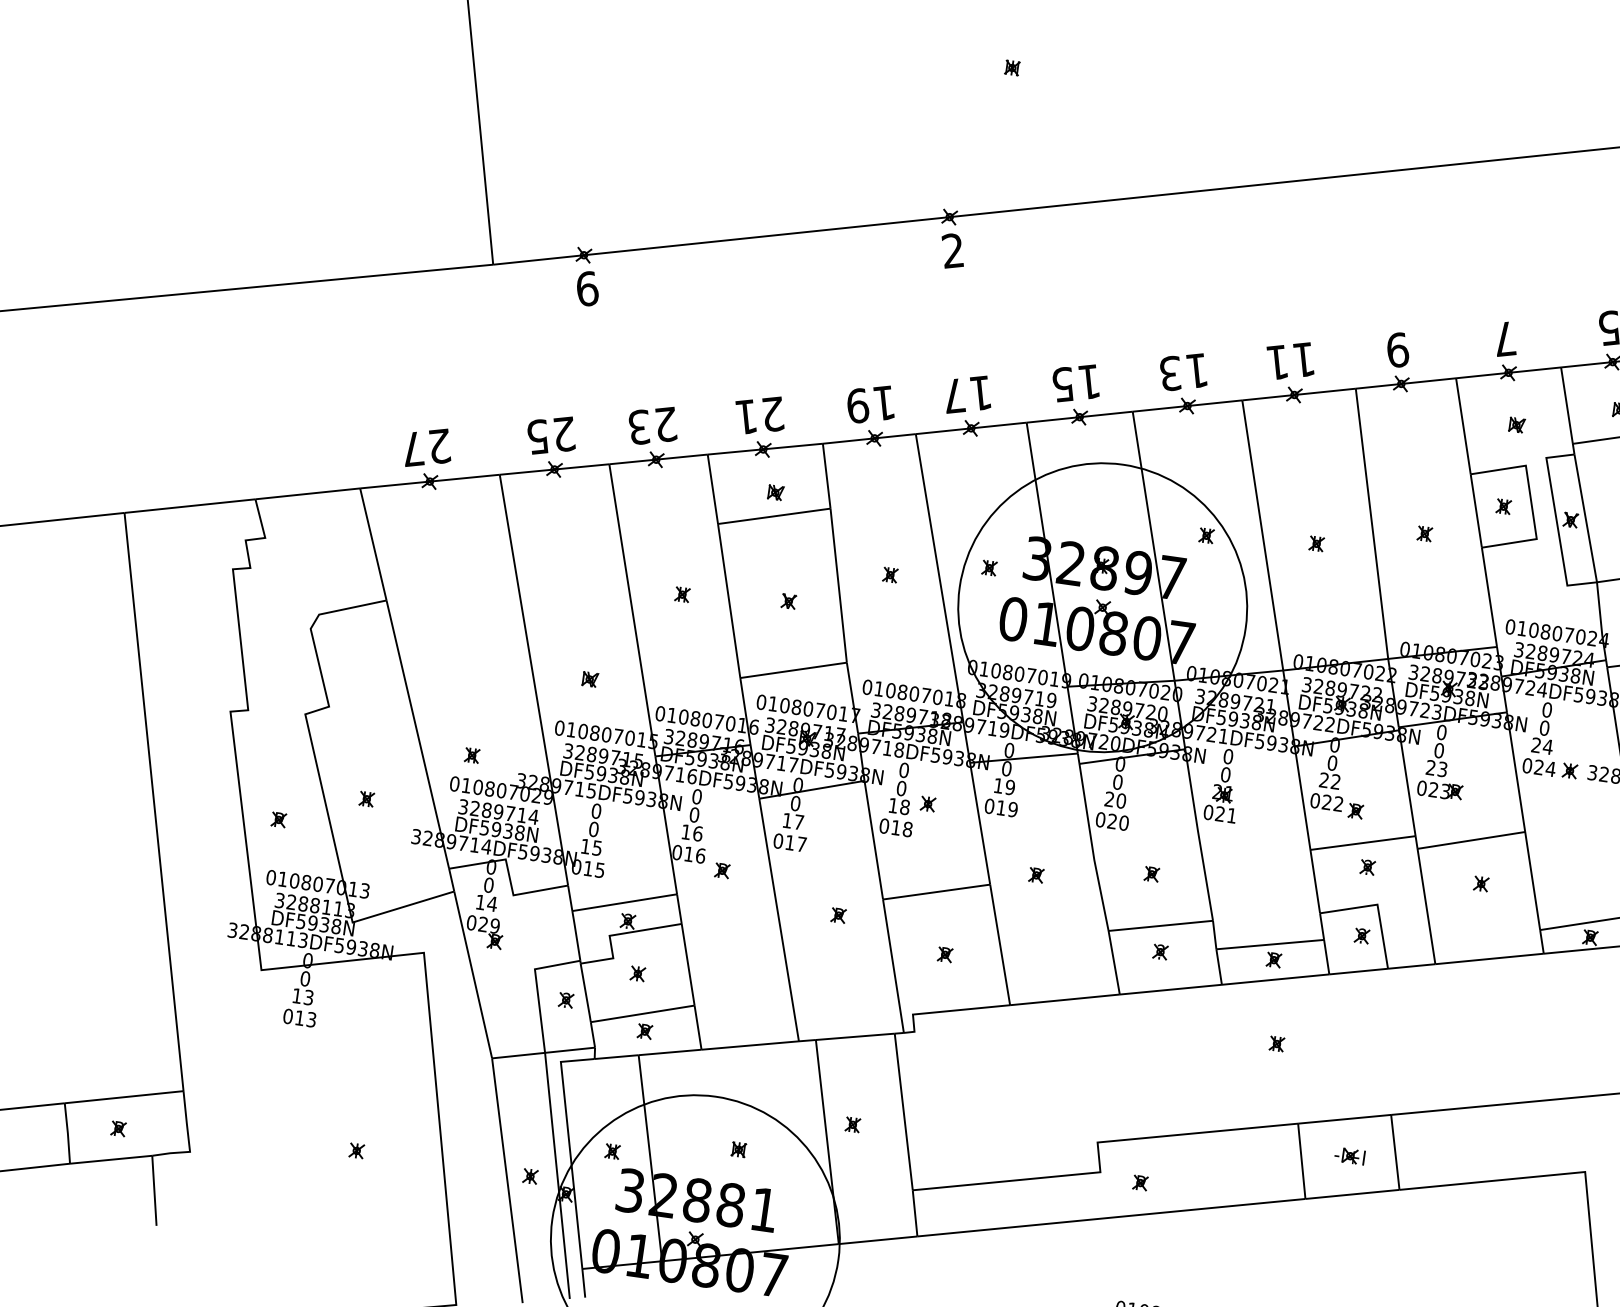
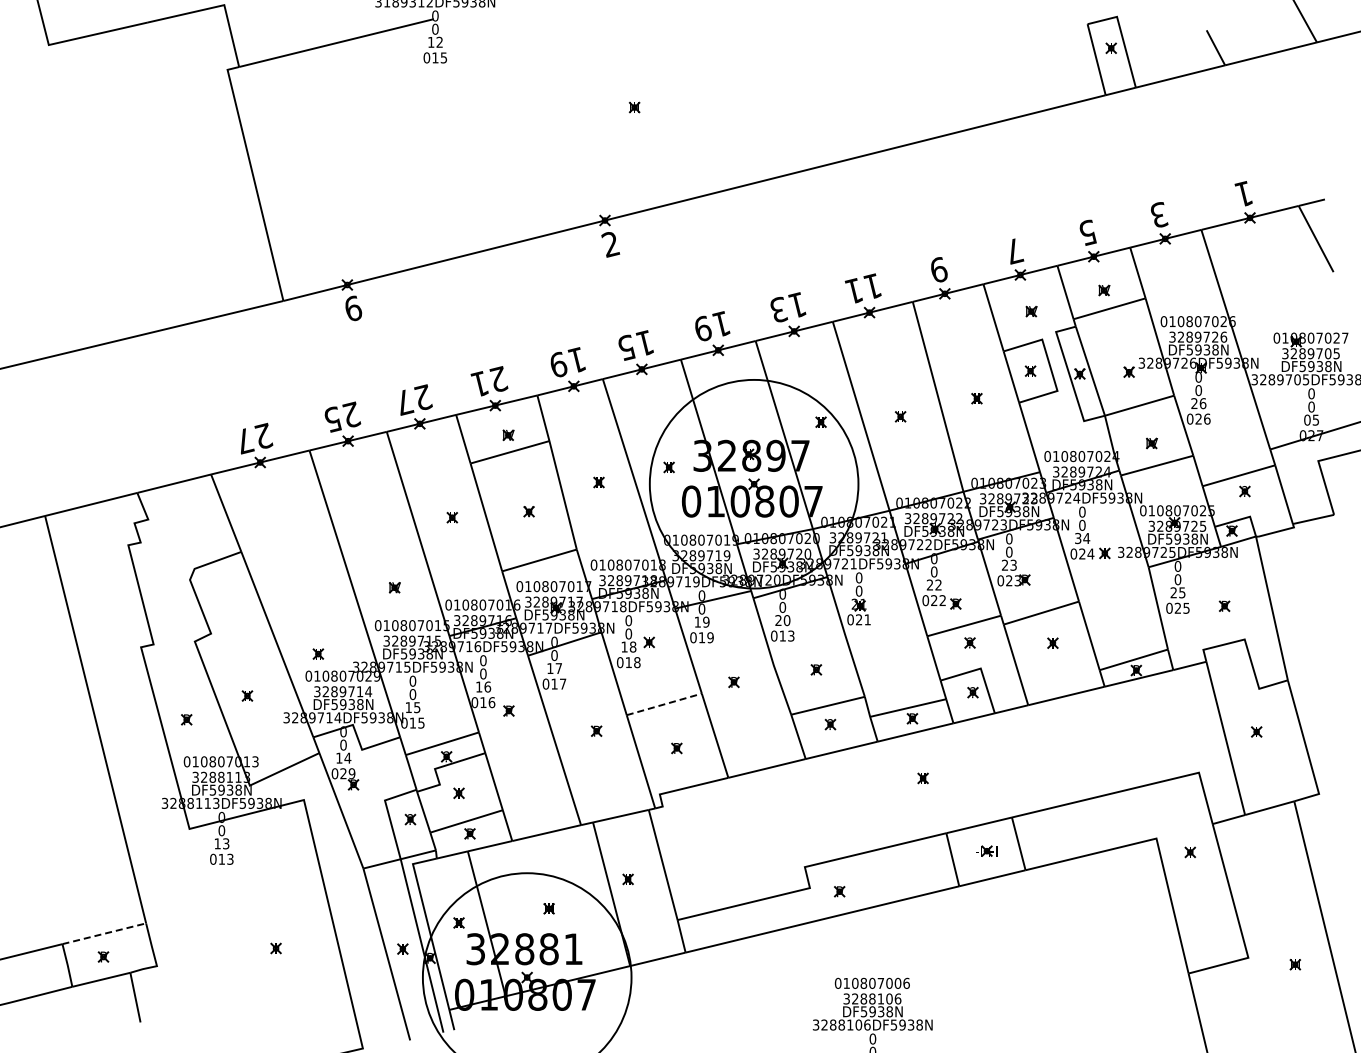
text: (1063, 384) -> (703, 328), 15 -> 19
text: (955, 395) -> (627, 347), 17 -> 15
text: (640, 427) -> (405, 402), 23 -> 27
text: (1536, 745) -> (1078, 538), 24 -> 34
text: (1117, 821) -> (786, 635), 020 -> 013
line: (936, 892) -> (664, 704), solid -> dashed
line: (124, 1096) -> (104, 933), solid -> dashed

